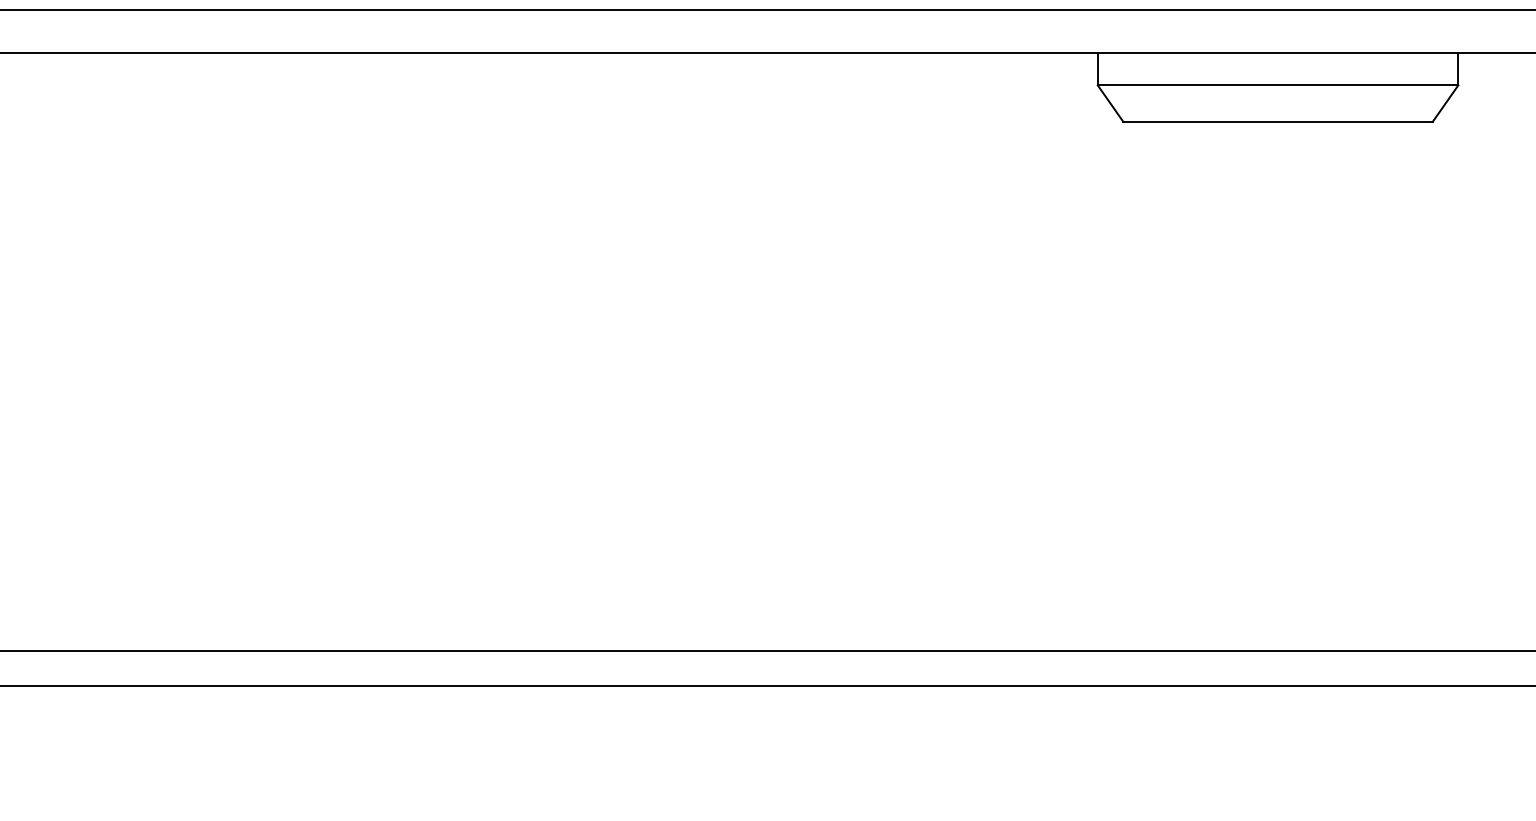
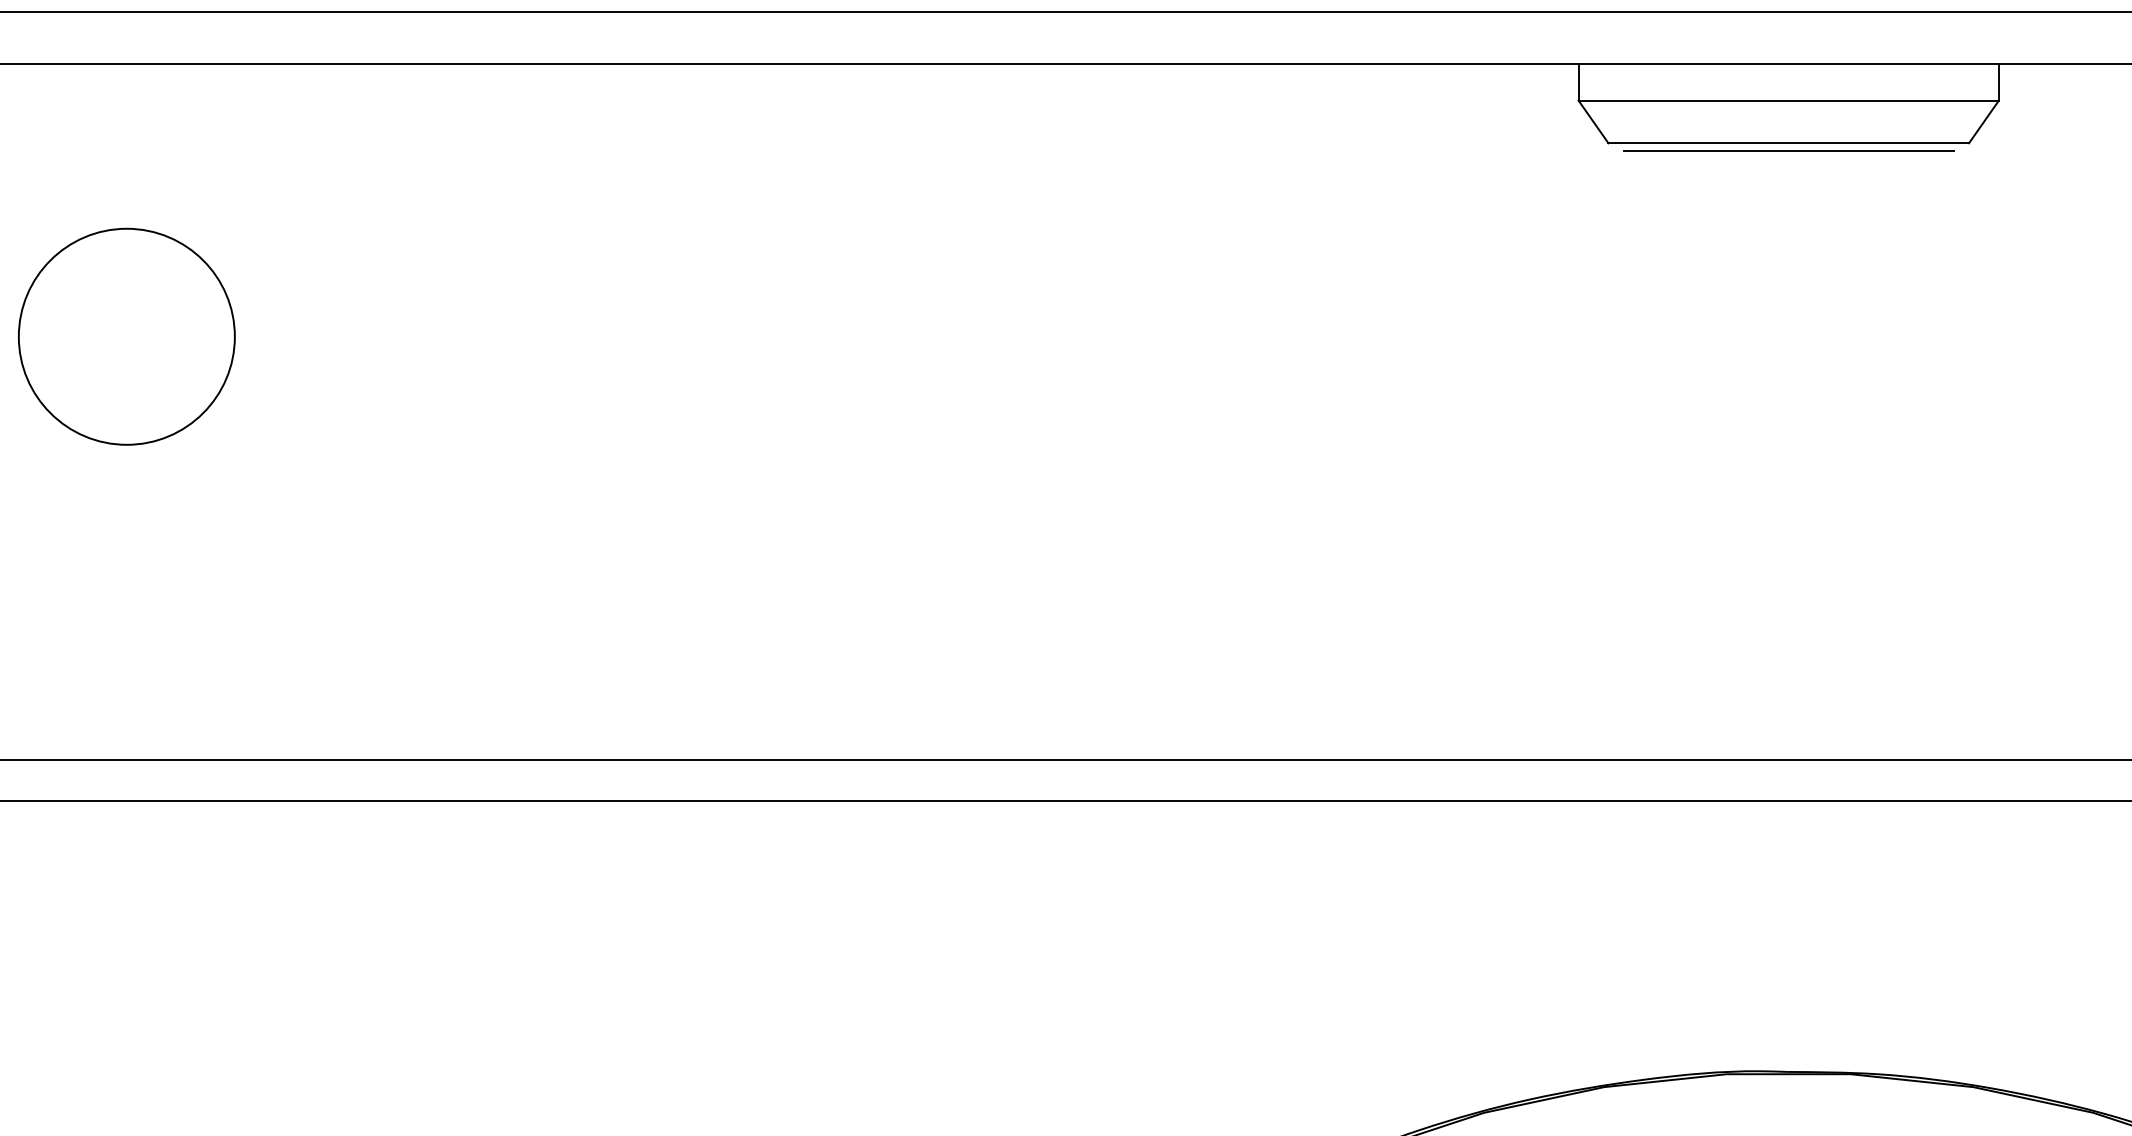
line: (1277, 128) -> (1788, 150), added

